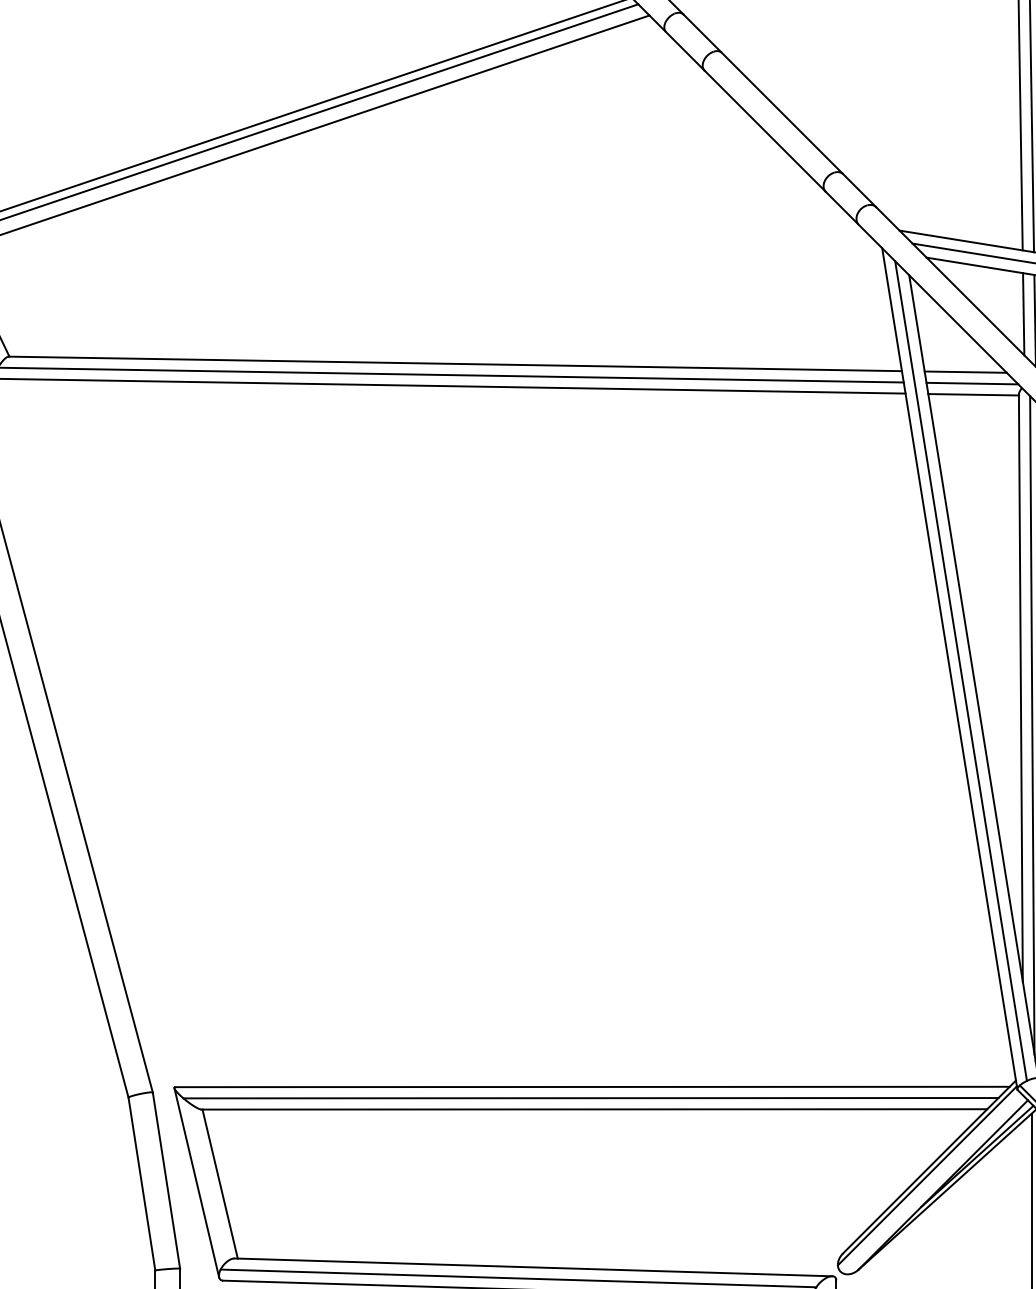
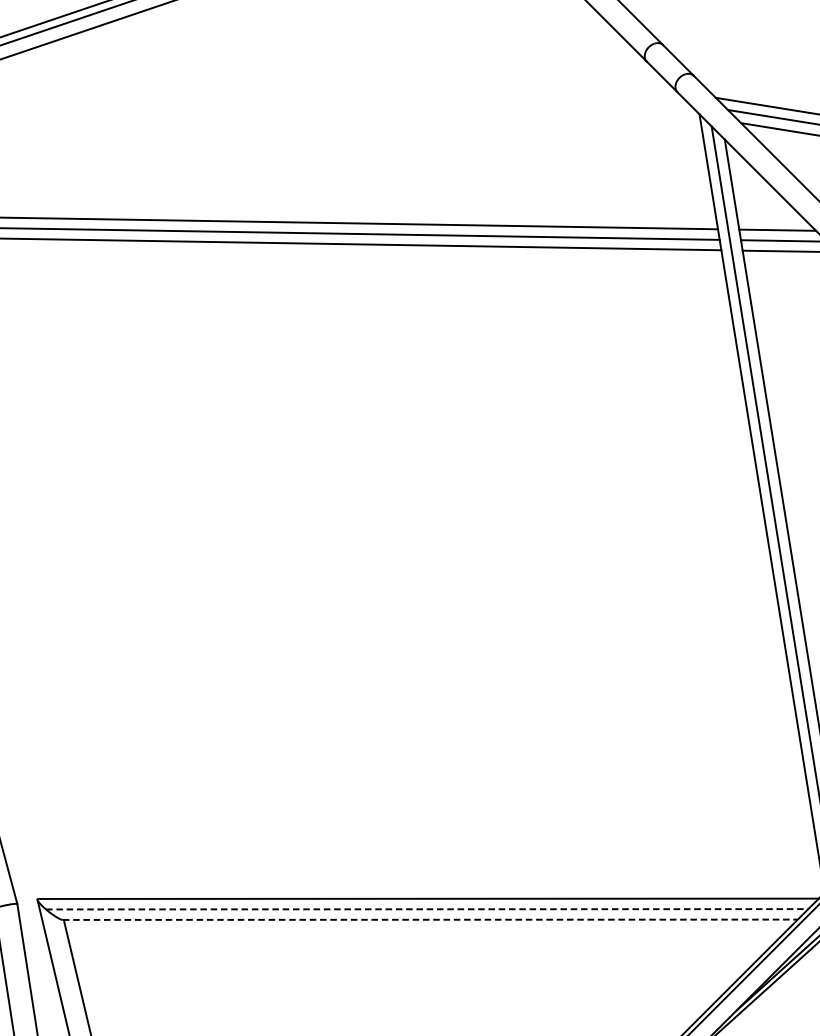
line: (591, 1098) -> (427, 909), solid -> dashed
line: (594, 1109) -> (430, 919), solid -> dashed

